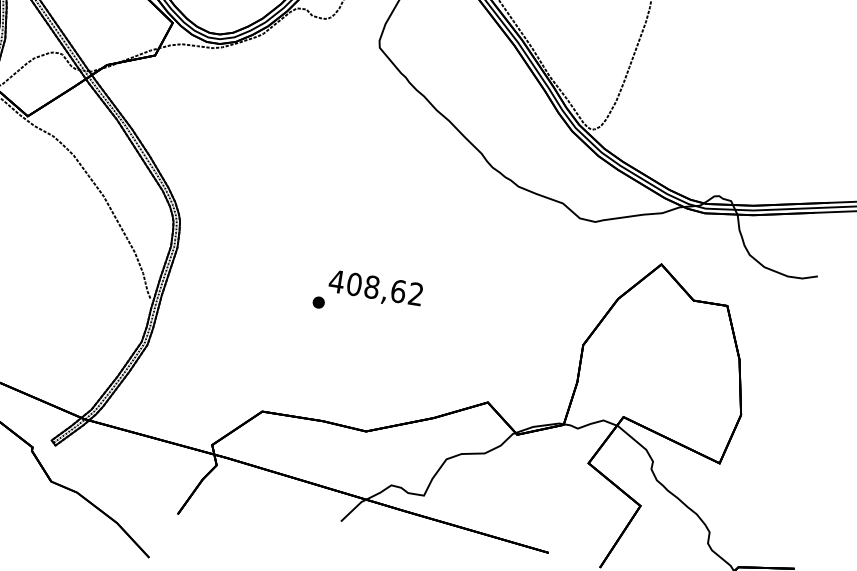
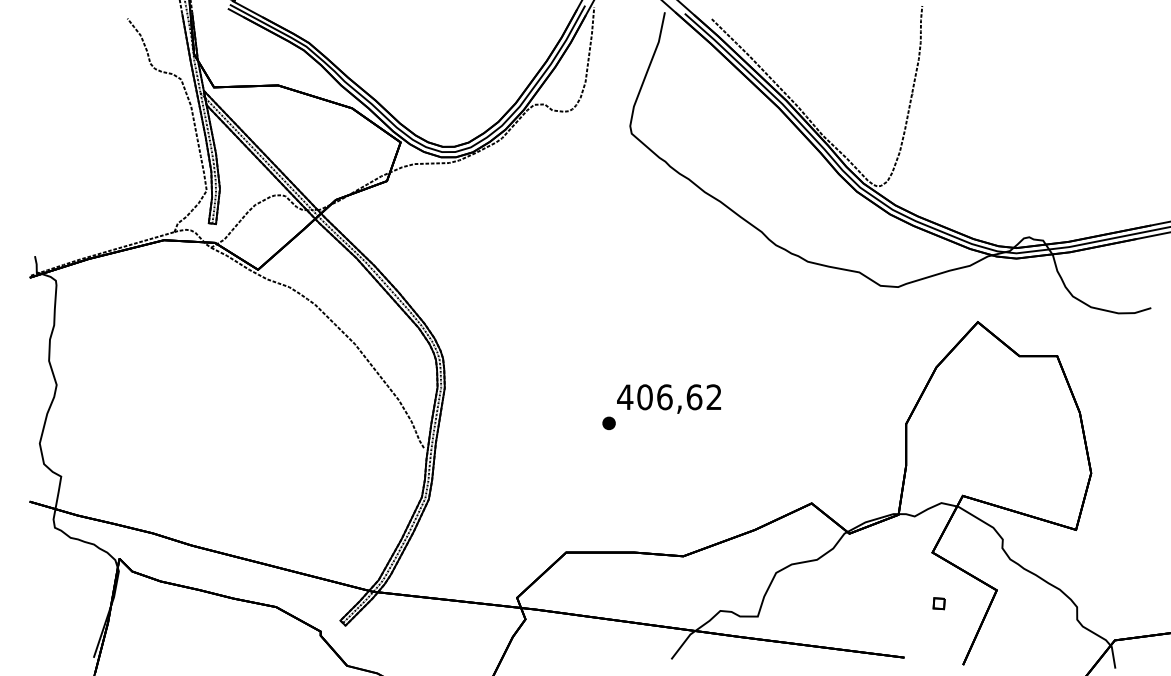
text: (371, 287) -> (664, 397), 408,62 -> 406,62
part: (586, 509) -> (938, 603), added

